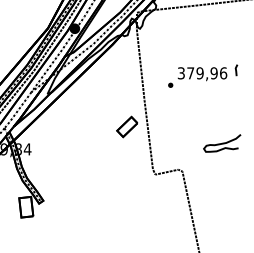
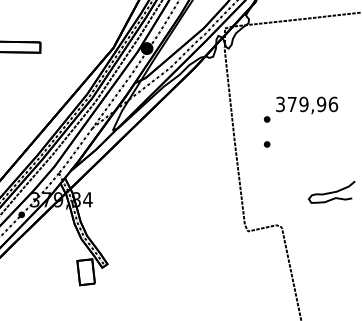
line: (236, 70) -> (349, 100), removed
part: (170, 105) -> (266, 144), added
part: (127, 126) -> (212, 171), removed

